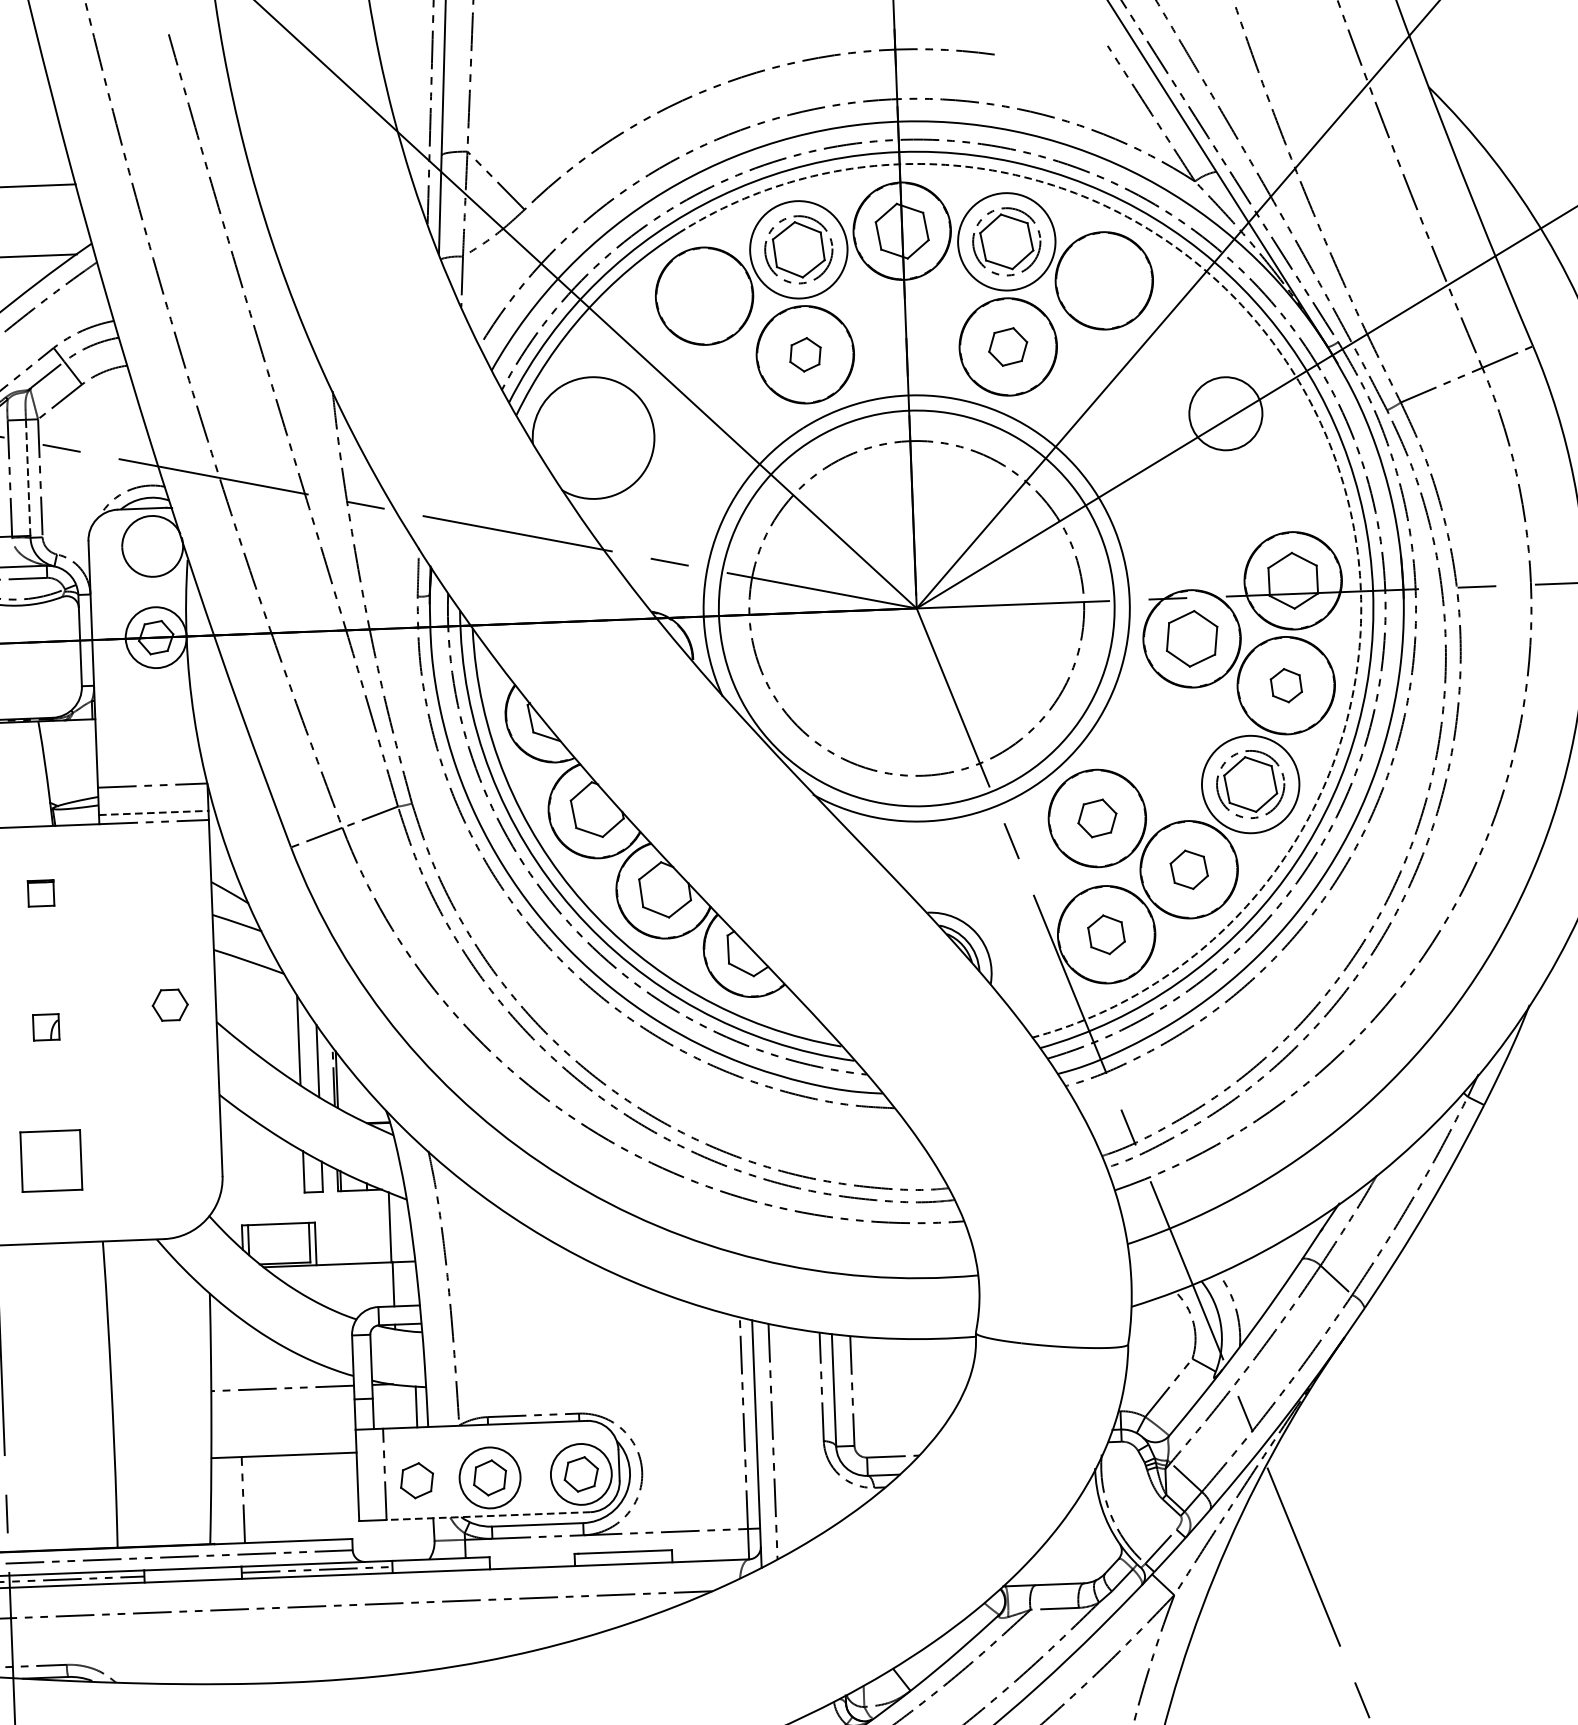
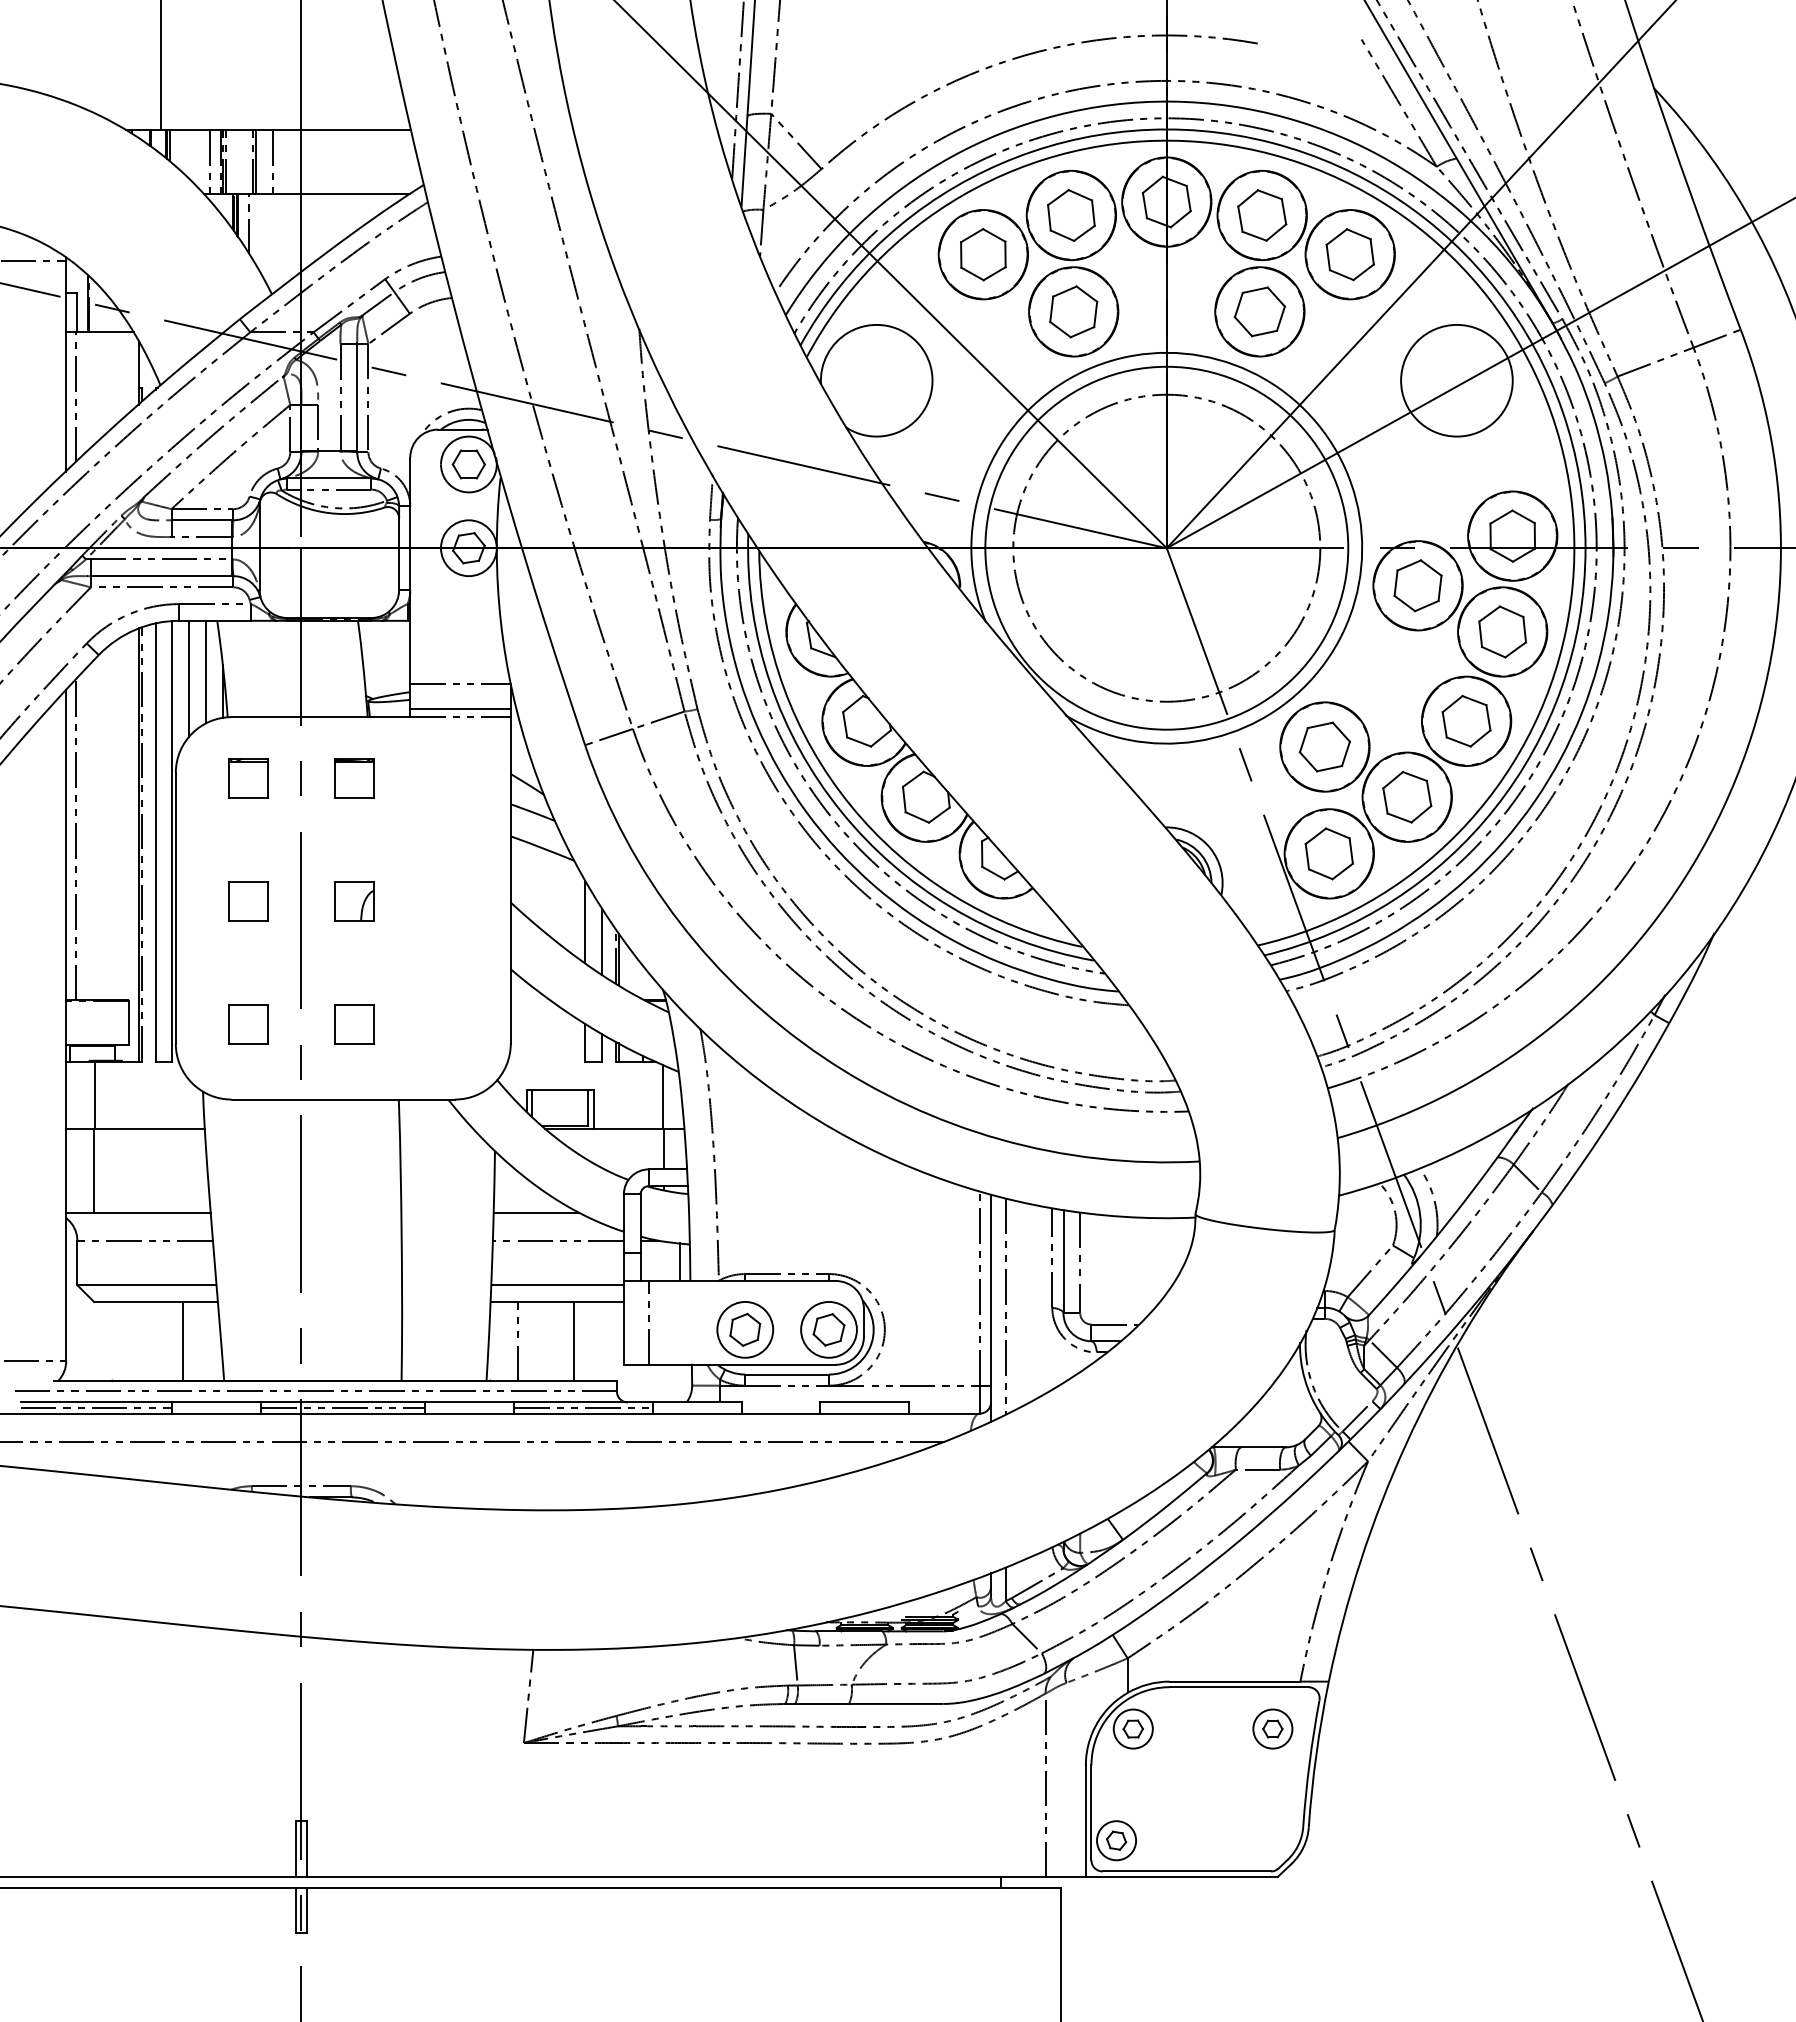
circle: (1007, 241) -> (1262, 215), size x1.43
circle: (798, 249) -> (1071, 215), size x1.43
part: (1103, 280) -> (1349, 254), added
part: (704, 296) -> (983, 254), added
part: (1007, 346) -> (1259, 311), size x1.43
part: (805, 354) -> (1073, 311), size x1.67
circle: (1225, 413) -> (1456, 380), size x1.67
arc: (1324, 430) -> (1546, 399), dashed -> solid
line: (28, 476) -> (357, 396), dashed -> solid
part: (1286, 685) -> (1502, 631), size x1.67
circle: (1250, 784) -> (1466, 721), size x1.43
line: (154, 812) -> (461, 708), dashed -> solid
part: (1096, 817) -> (1324, 746), size x1.43
part: (1189, 870) -> (1407, 797), size x1.43
part: (41, 893) -> (354, 778), size x1.67
part: (1105, 934) -> (1328, 853), size x1.43
part: (169, 1005) -> (468, 464), moved
part: (46, 1027) -> (354, 901), size x1.67
part: (51, 1161) -> (354, 1024), size x0.71
line: (256, 1358) -> (535, 1212), added
line: (283, 1437) -> (557, 1285), added
part: (417, 1480) -> (678, 1329), removed
line: (304, 1496) -> (574, 1340), added
line: (488, 1515) -> (742, 1364), dashed -> solid

